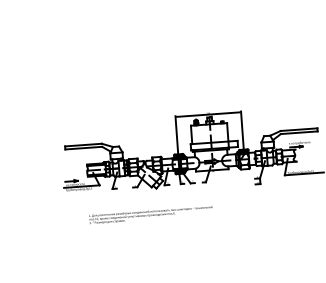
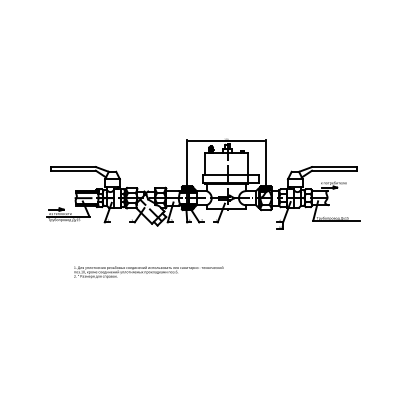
text: (150, 215) -> (148, 272), moved

